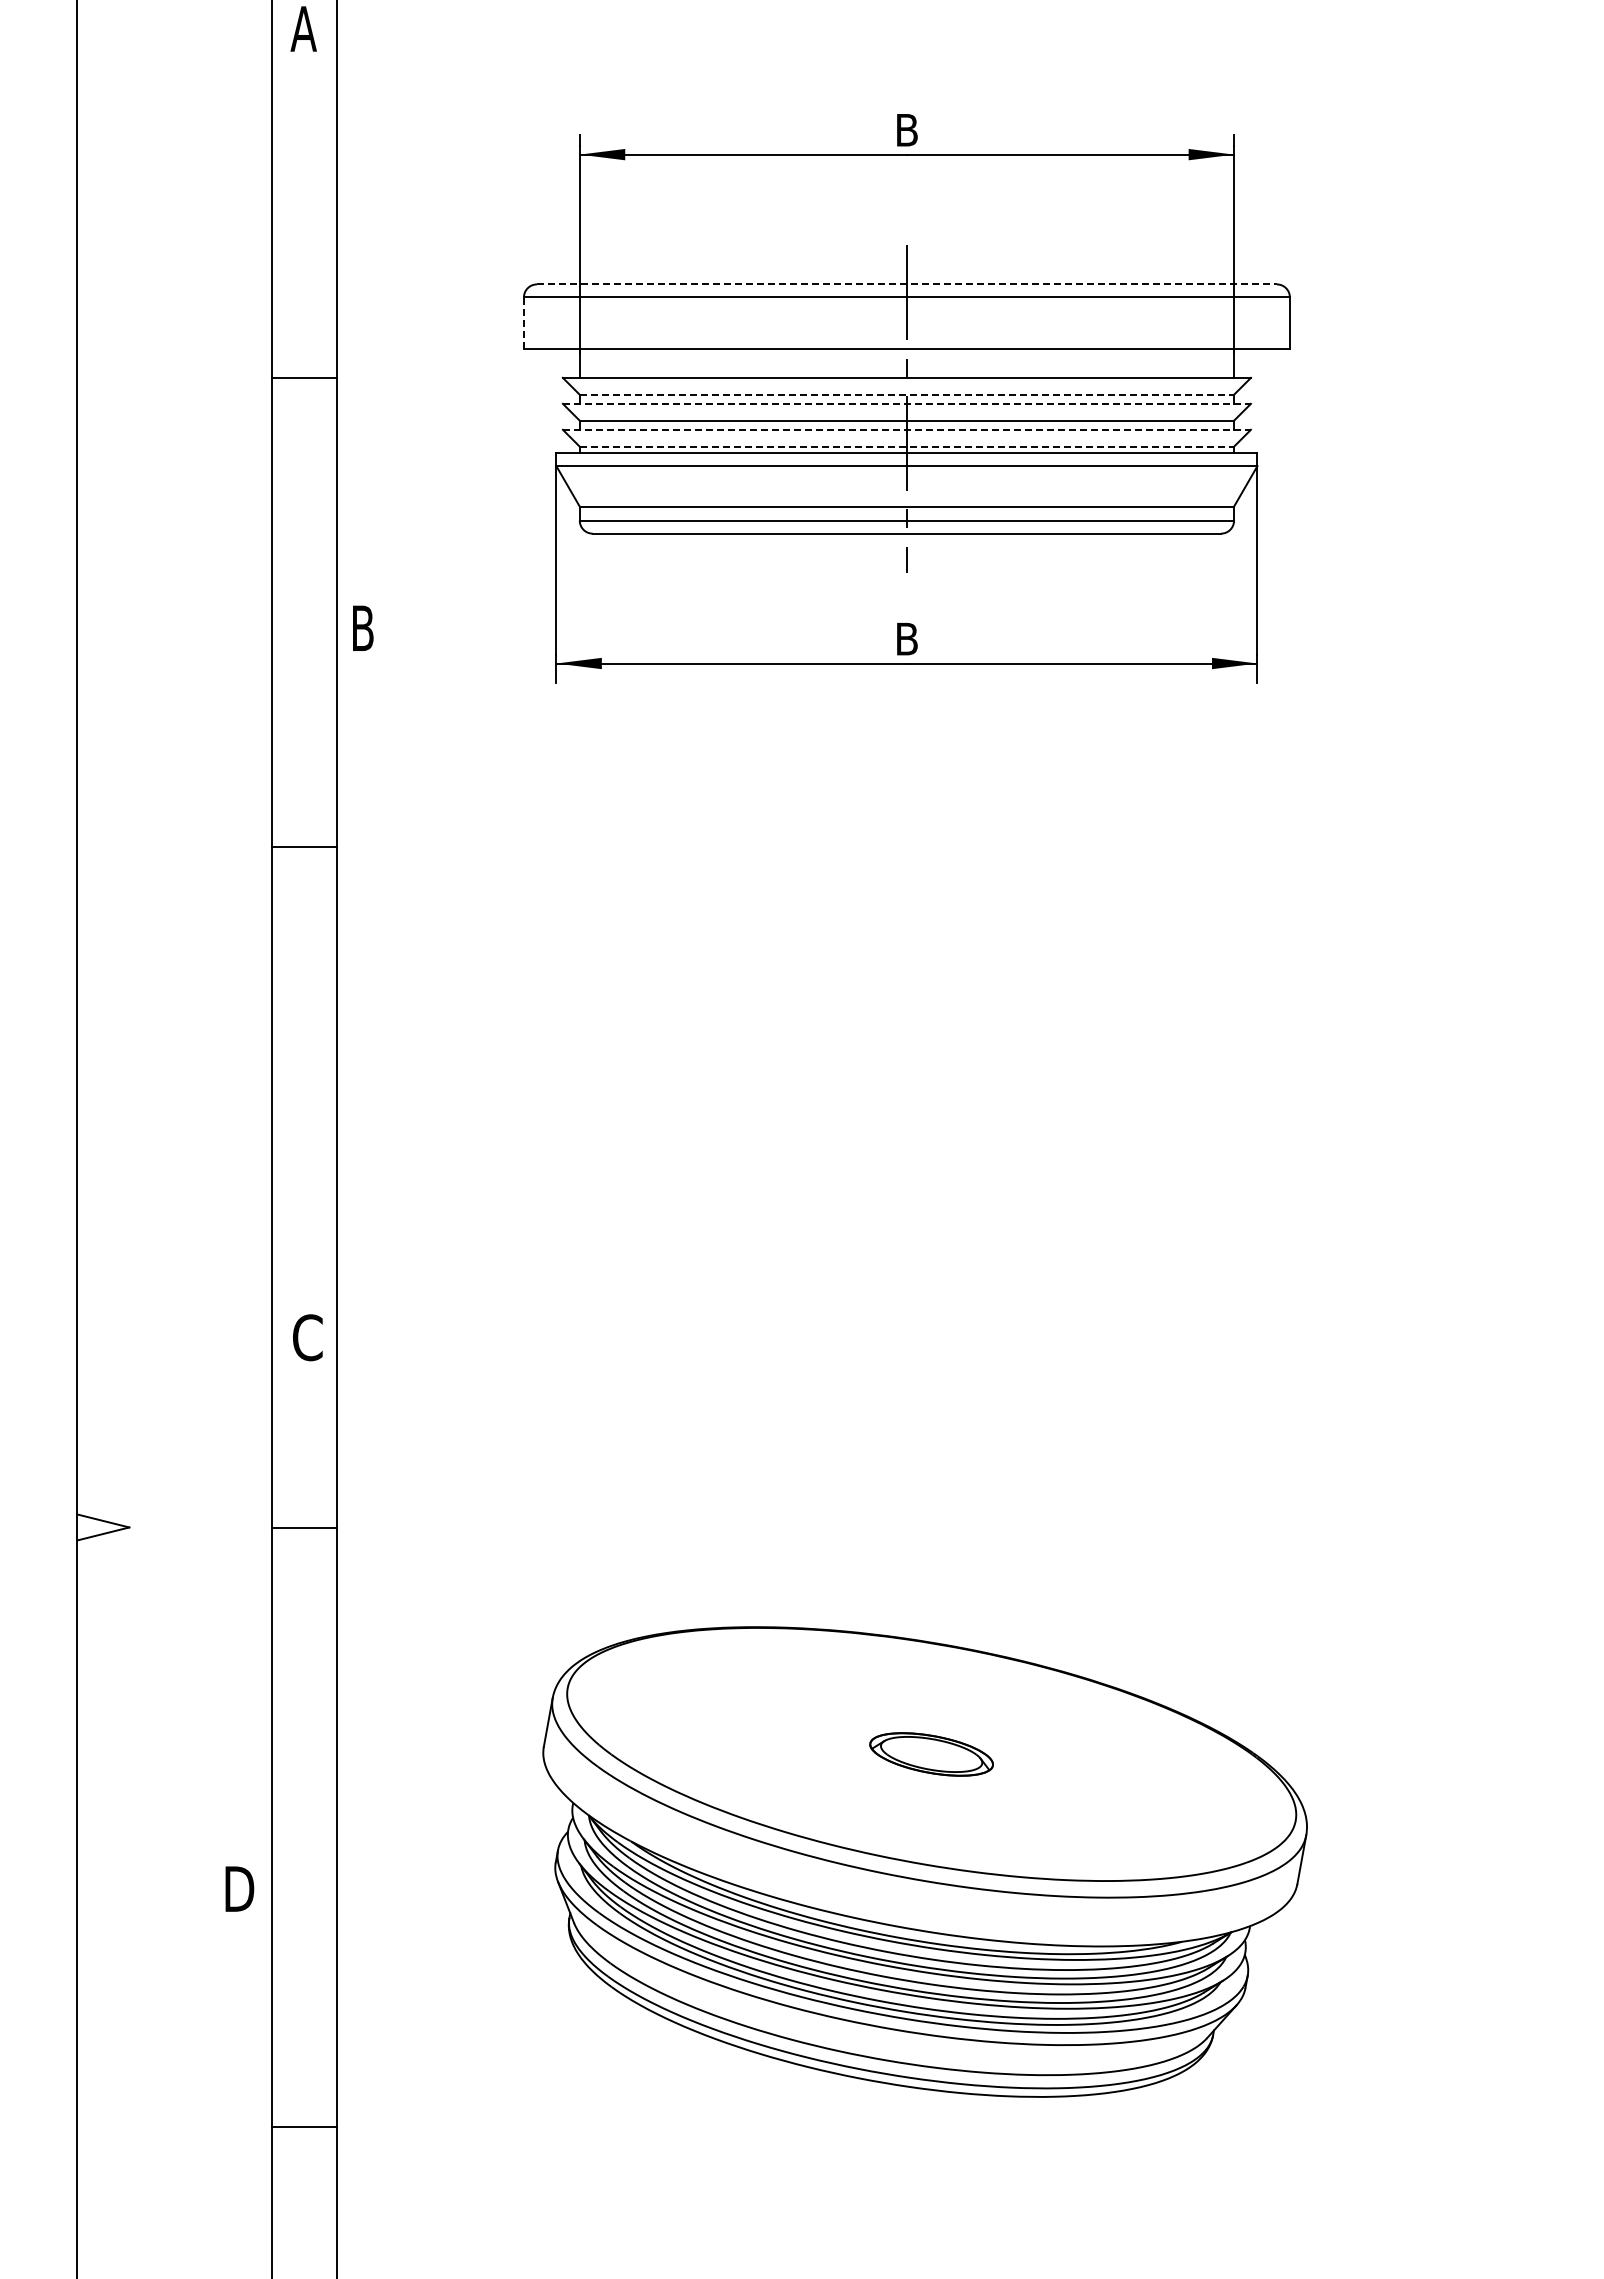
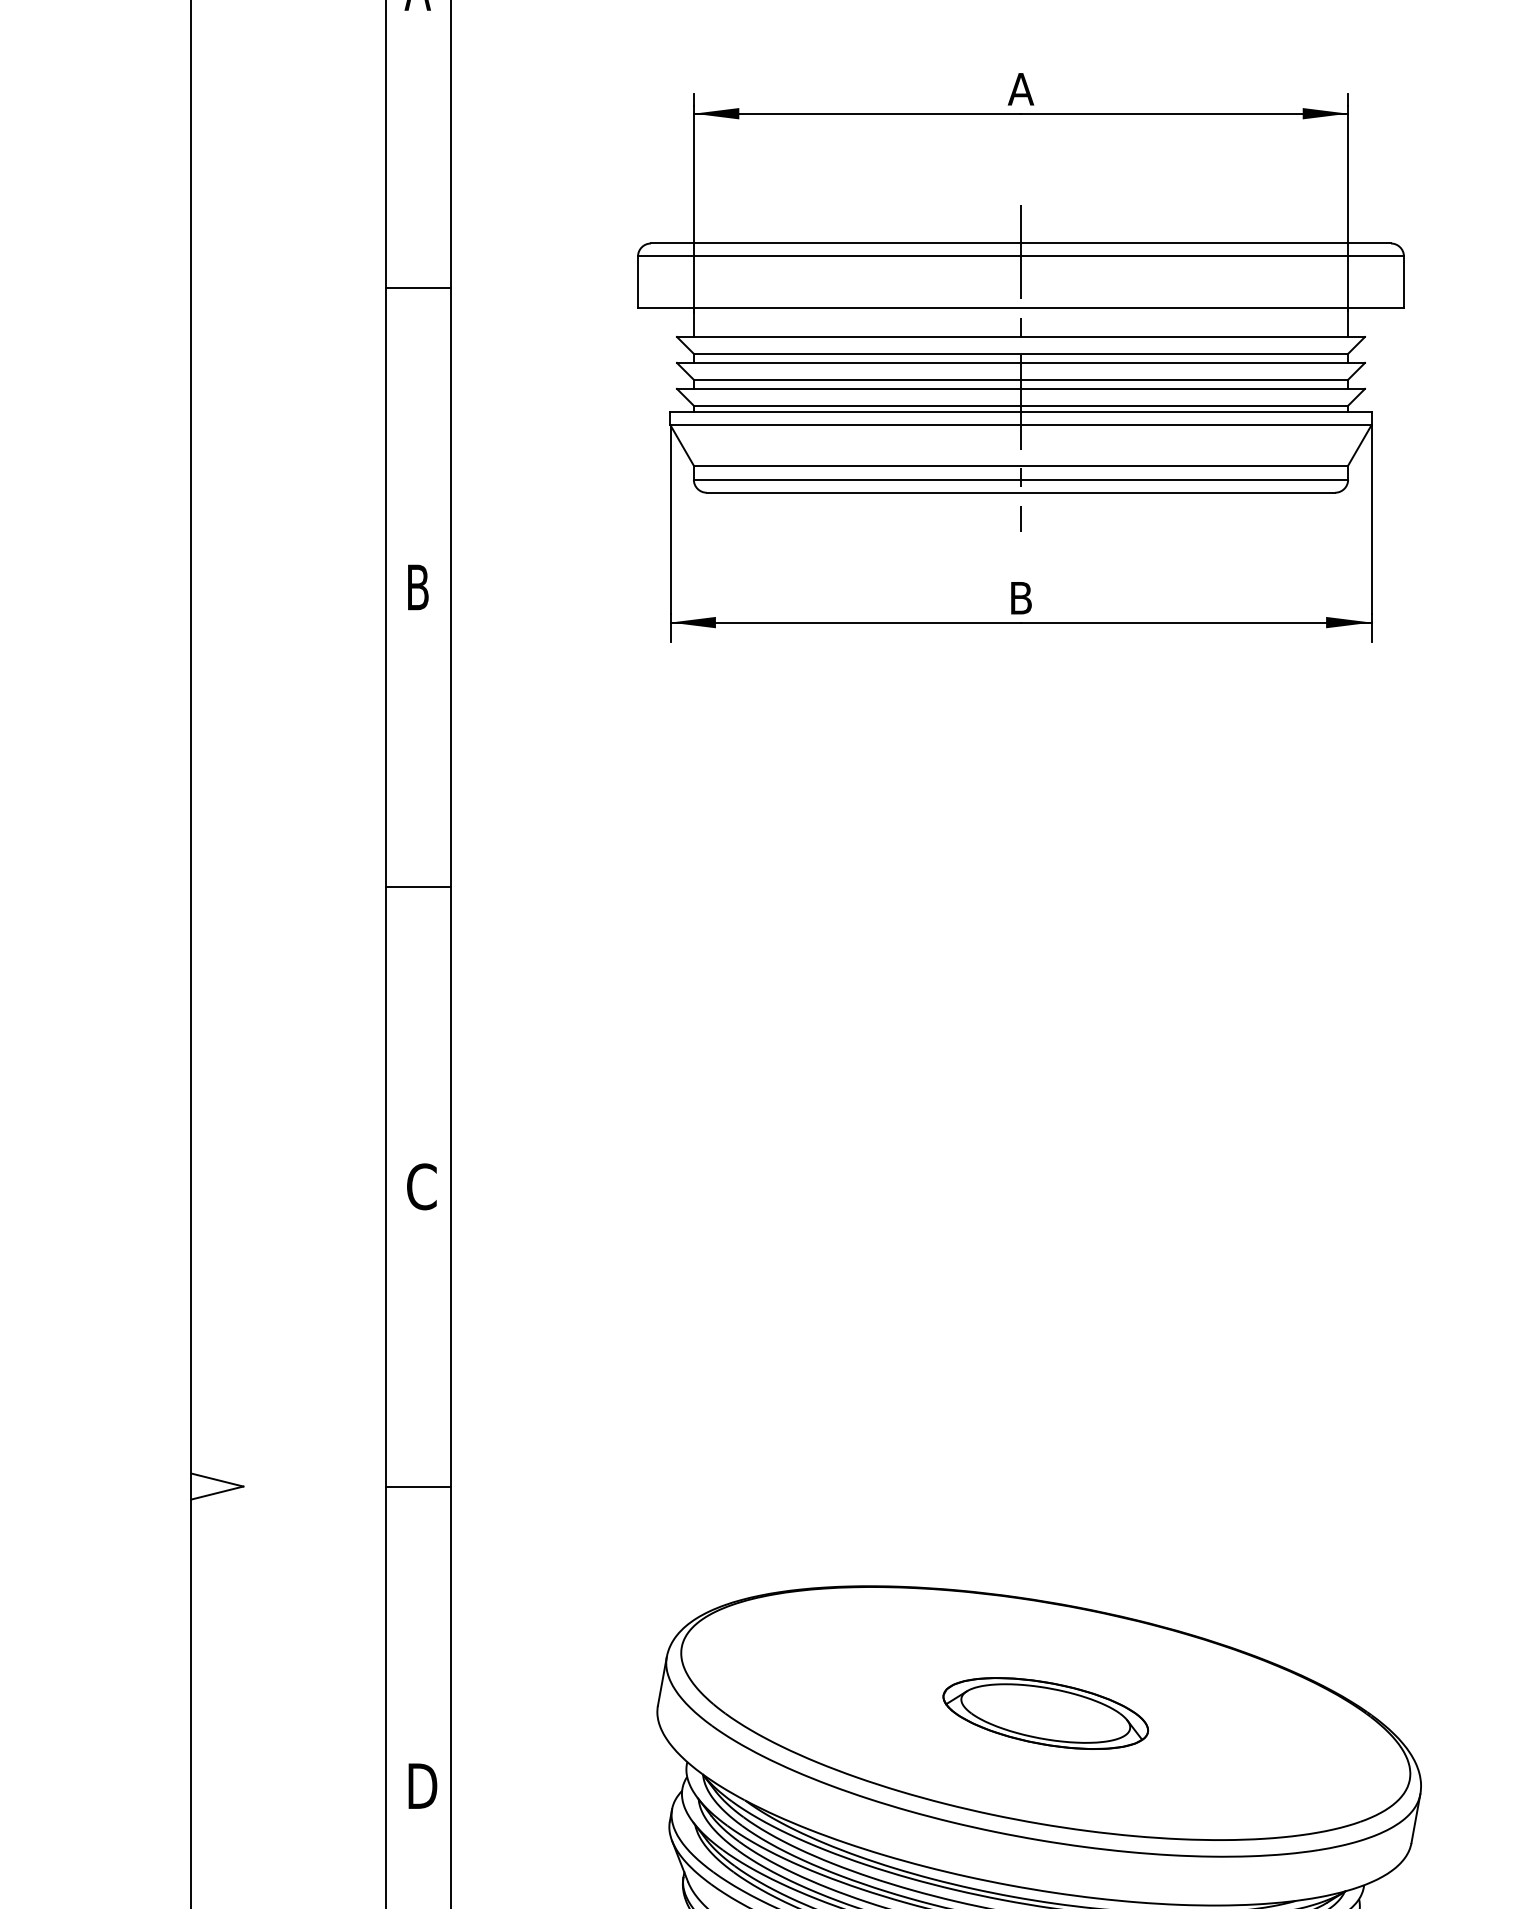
text: (906, 130) -> (1020, 89), B -> A
line: (906, 284) -> (1020, 243), dashed -> solid
line: (523, 323) -> (637, 282), dashed -> solid
line: (304, 378) -> (418, 288), moved
line: (907, 394) -> (1021, 353), dashed -> solid
line: (907, 403) -> (1021, 362), dashed -> solid
line: (907, 429) -> (1021, 388), dashed -> solid
line: (907, 446) -> (1021, 405), dashed -> solid
text: (363, 627) -> (418, 586), moved
line: (304, 847) -> (418, 887), moved
text: (307, 1337) -> (421, 1186), moved
part: (931, 1754) -> (1045, 1713), size x1.67
text: (239, 1888) -> (422, 1785), moved

